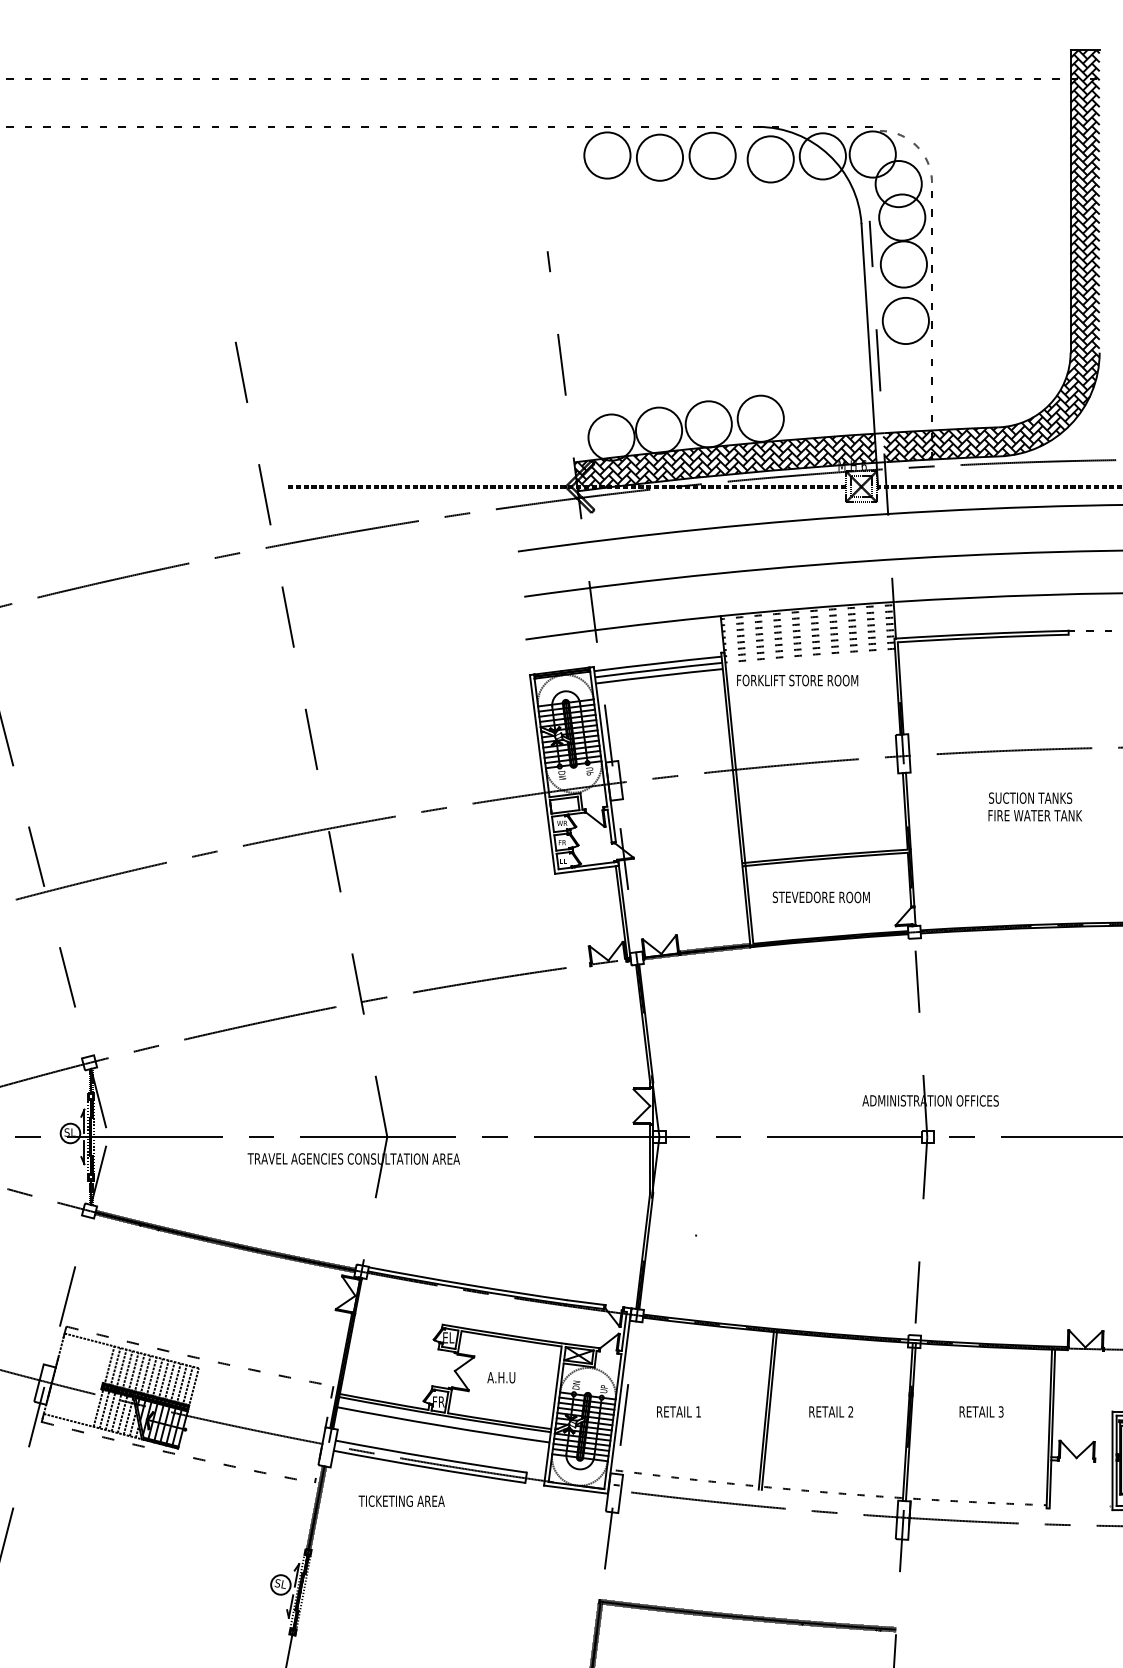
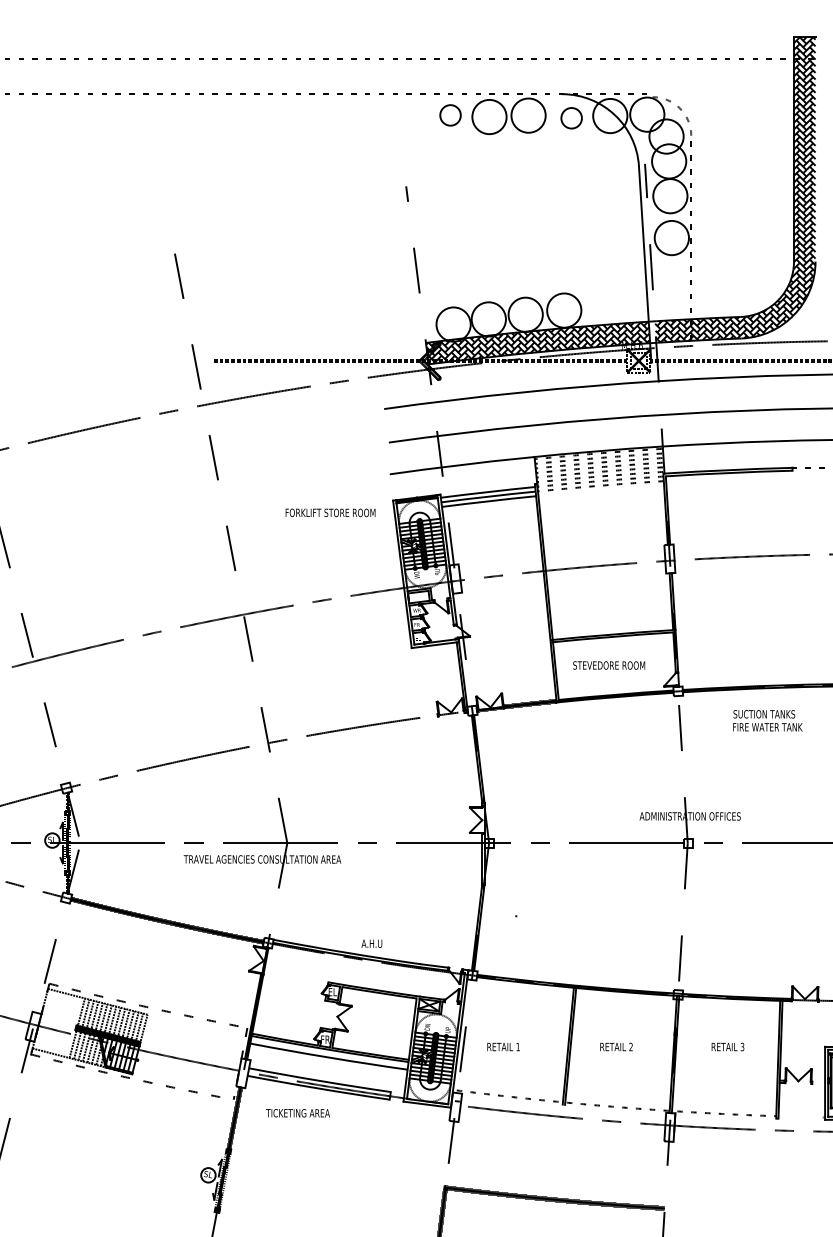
circle: (607, 155) -> (450, 115), size x0.6
circle: (770, 159) -> (571, 118), size x0.6
text: (797, 680) -> (330, 512), moved
text: (1035, 806) -> (767, 720), moved
text: (501, 1377) -> (372, 943), moved

